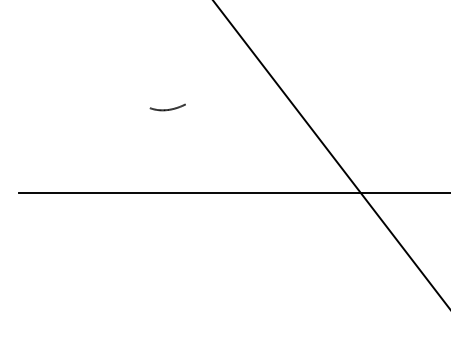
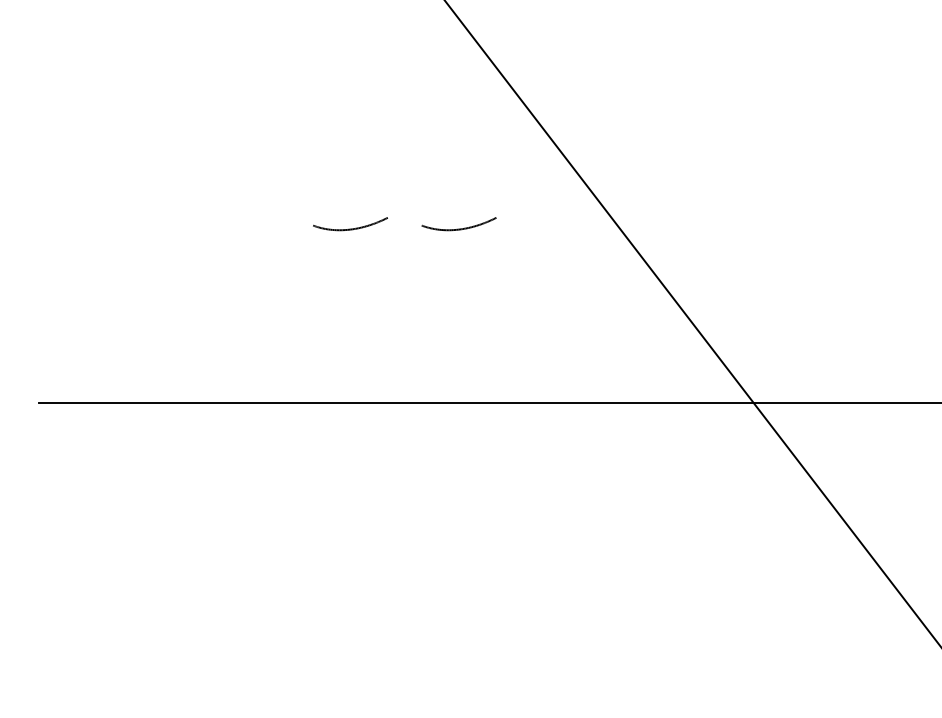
curve: (219, 109) -> (458, 228), added

